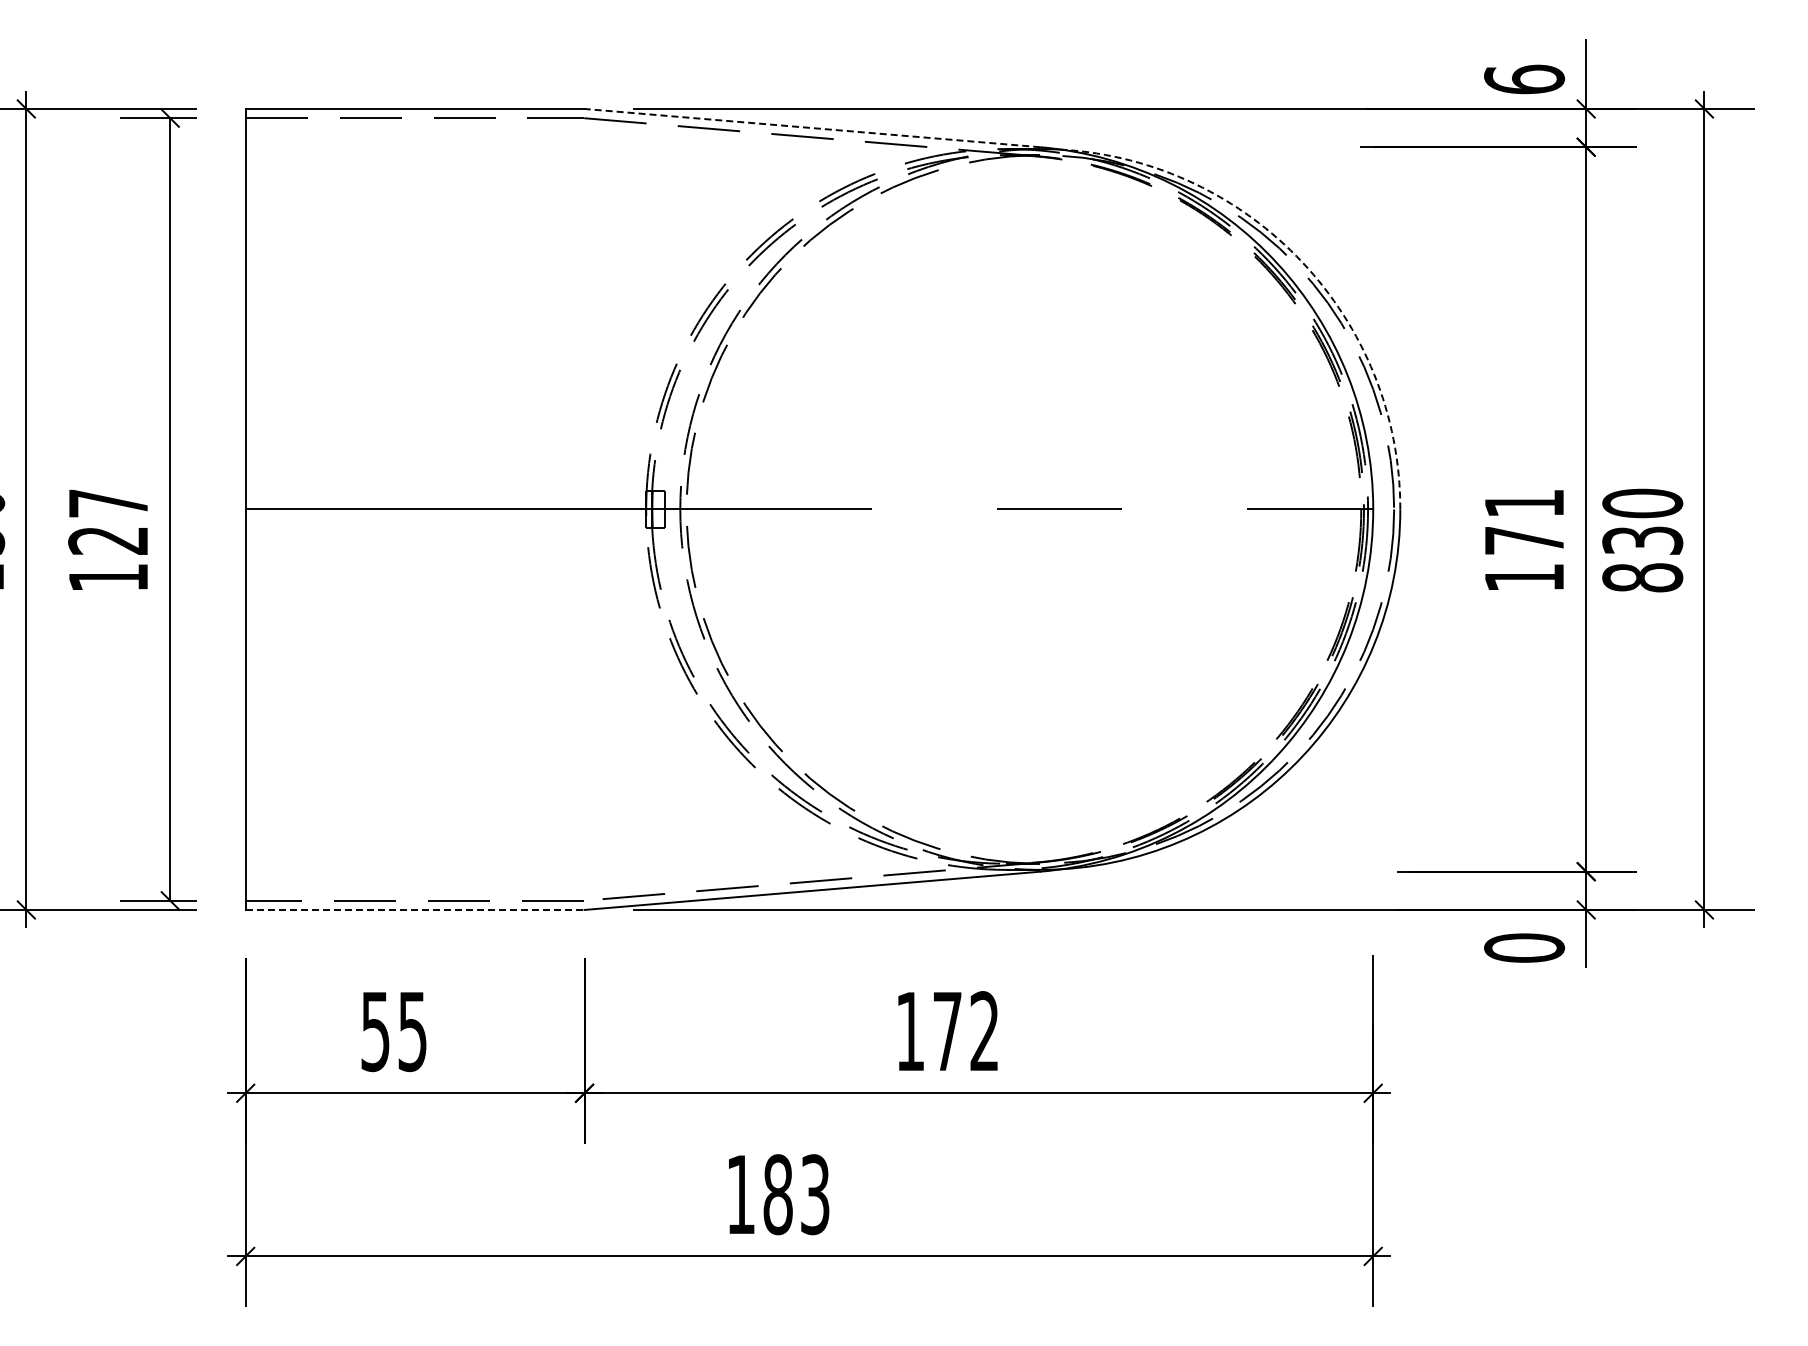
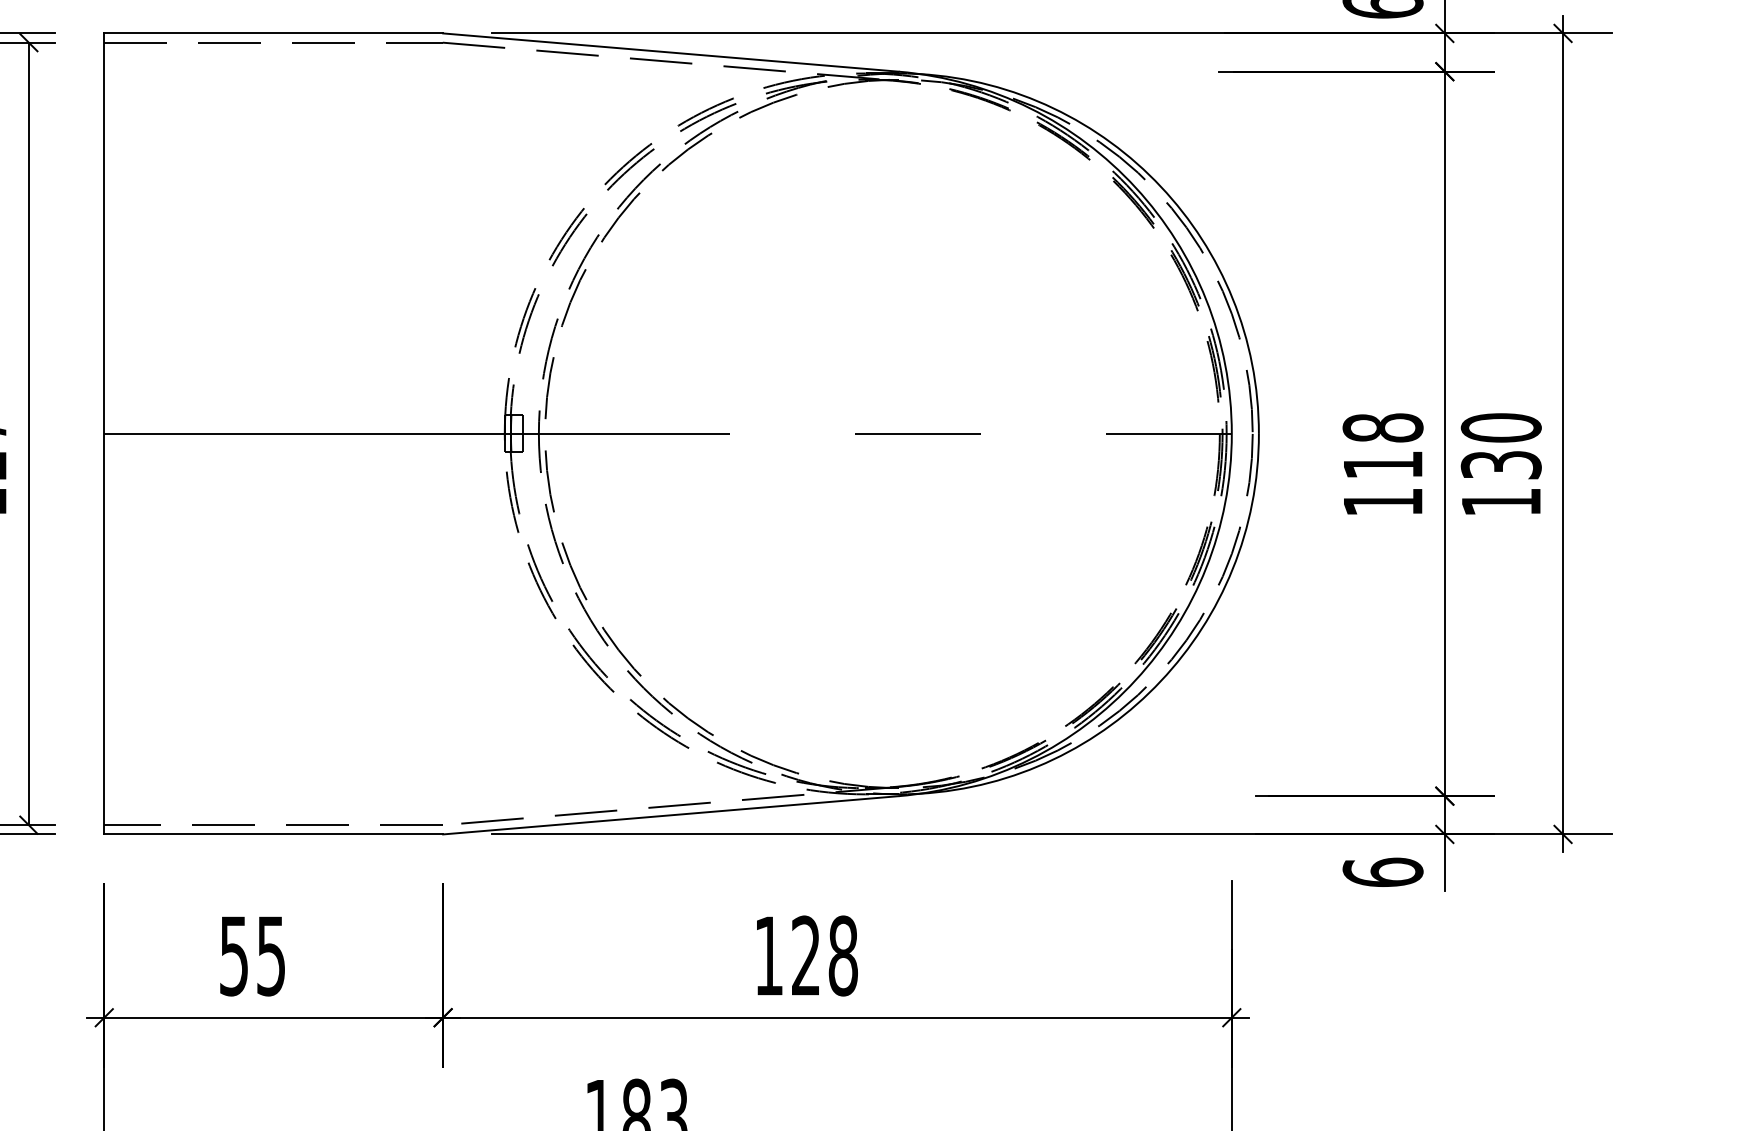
line: (812, 128) -> (671, 52), dashed -> solid
arc: (1302, 262) -> (1161, 186), dashed -> solid
text: (1524, 521) -> (1383, 445), 171 -> 118
text: (1642, 577) -> (1501, 501), 830 -> 130
line: (415, 909) -> (274, 833), dashed -> solid
text: (1524, 947) -> (1383, 871), 0 -> 6
text: (966, 1031) -> (825, 955), 172 -> 128

